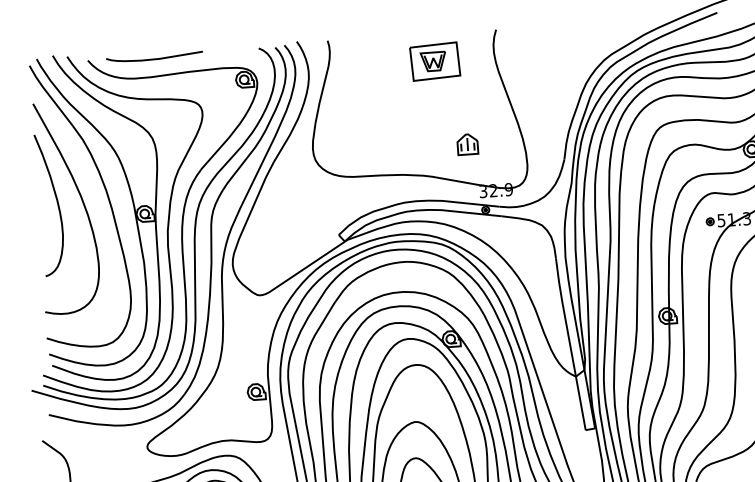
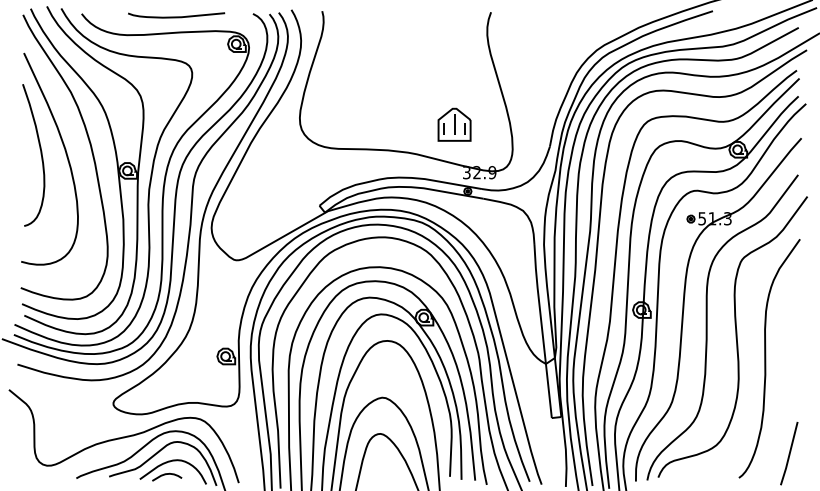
curve: (154, 58) -> (176, 16), moved
part: (435, 61) -> (428, 39), removed
part: (467, 144) -> (454, 124), size x1.6

